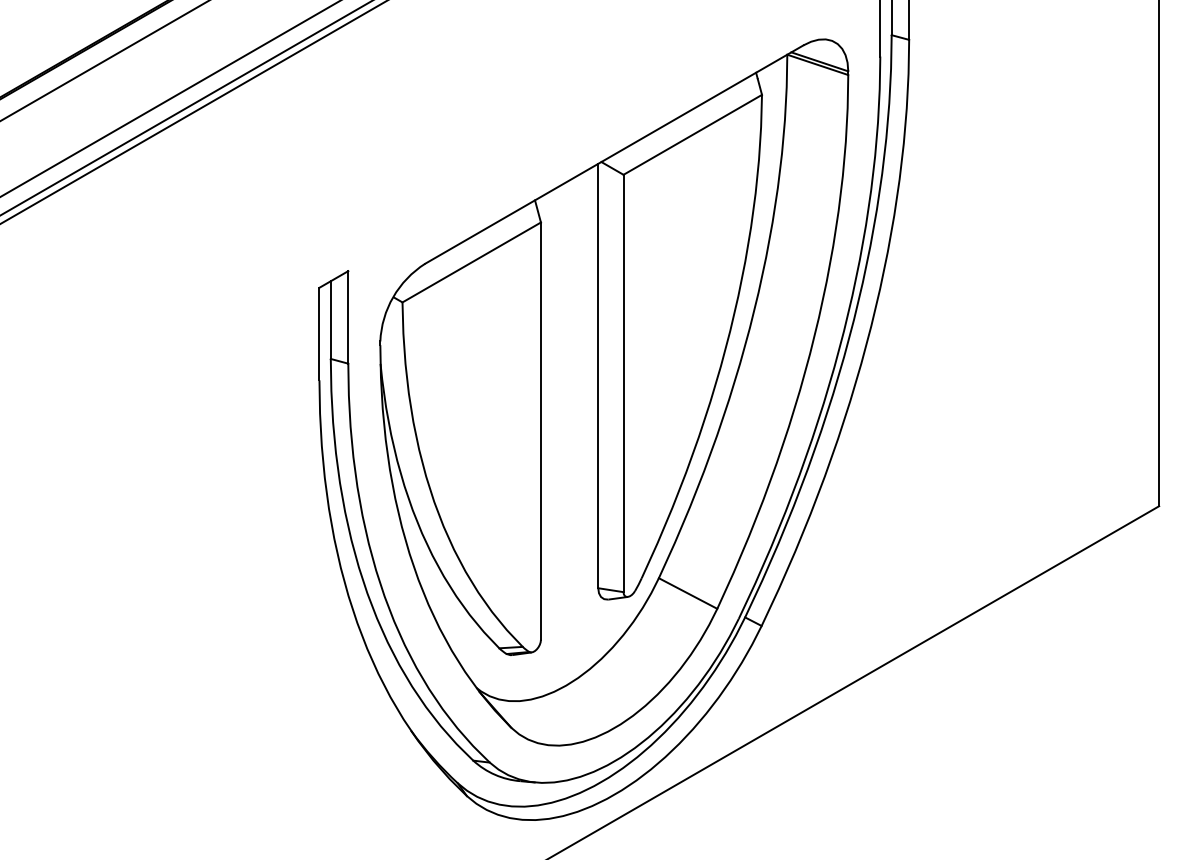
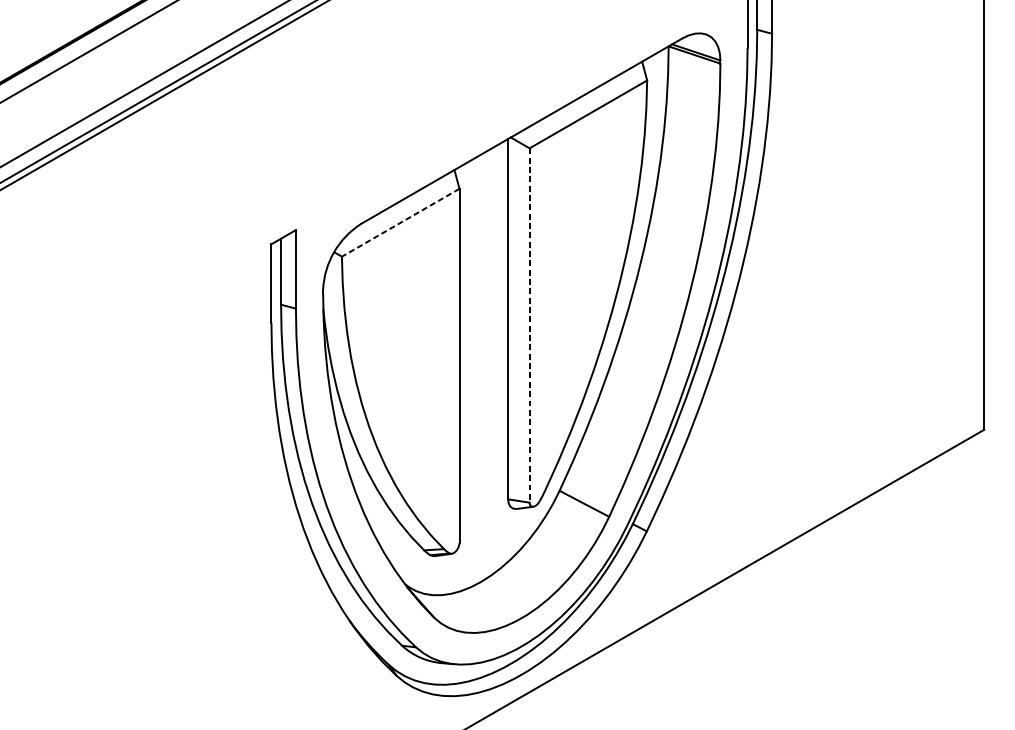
line: (471, 262) -> (400, 222), solid -> dashed
line: (623, 383) -> (529, 325), solid -> dashed

